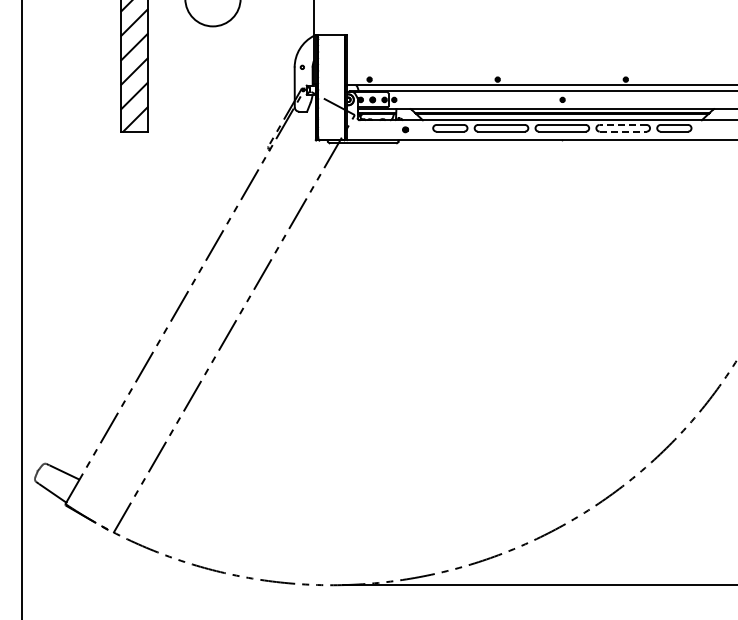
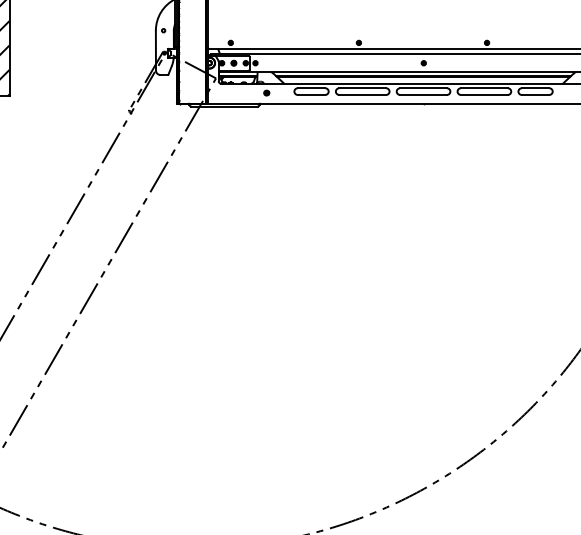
line: (623, 125) -> (484, 88), dashed -> solid
line: (623, 131) -> (484, 94), dashed -> solid

